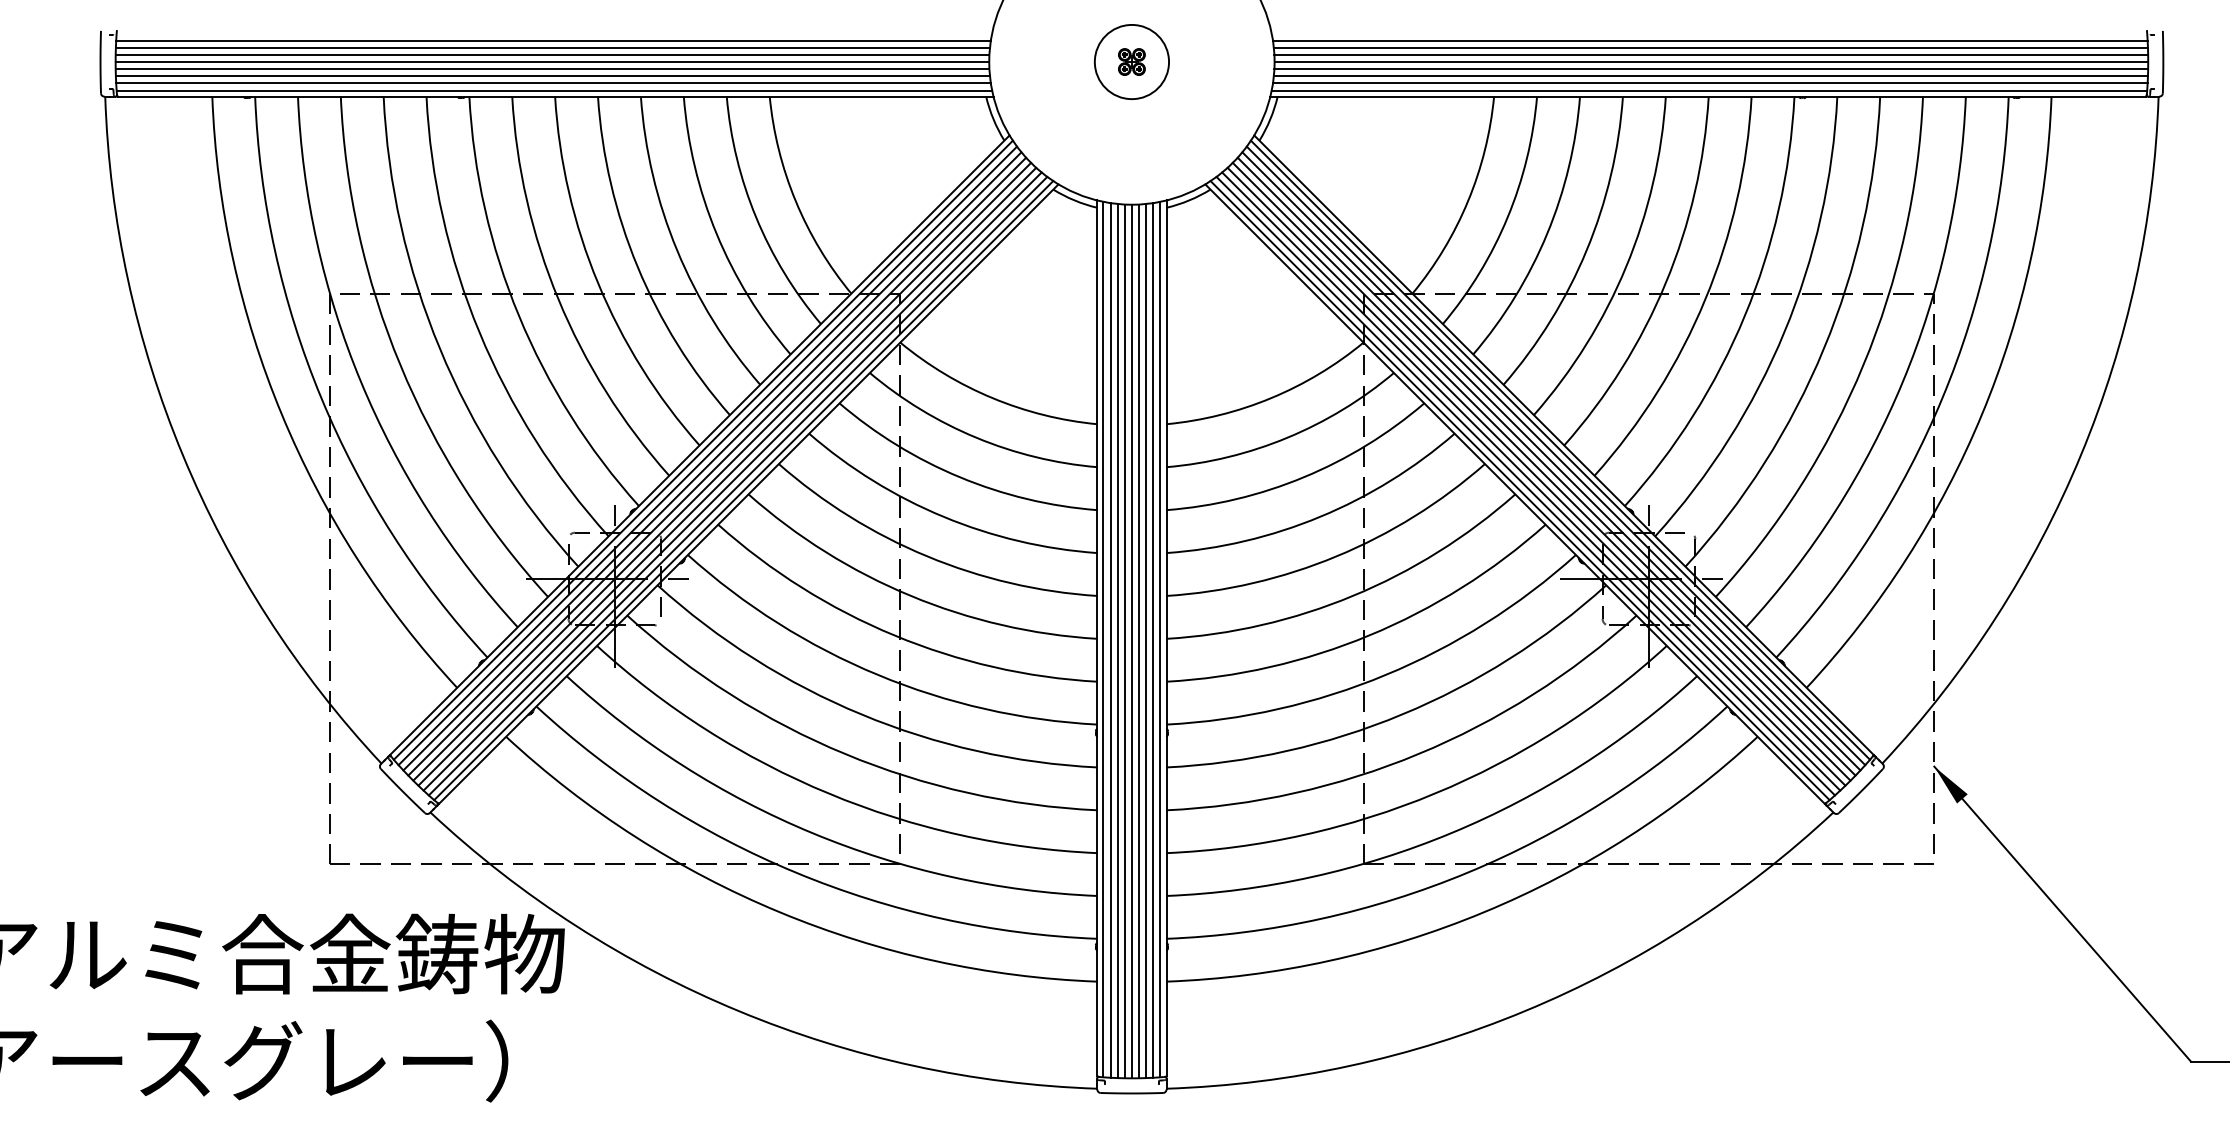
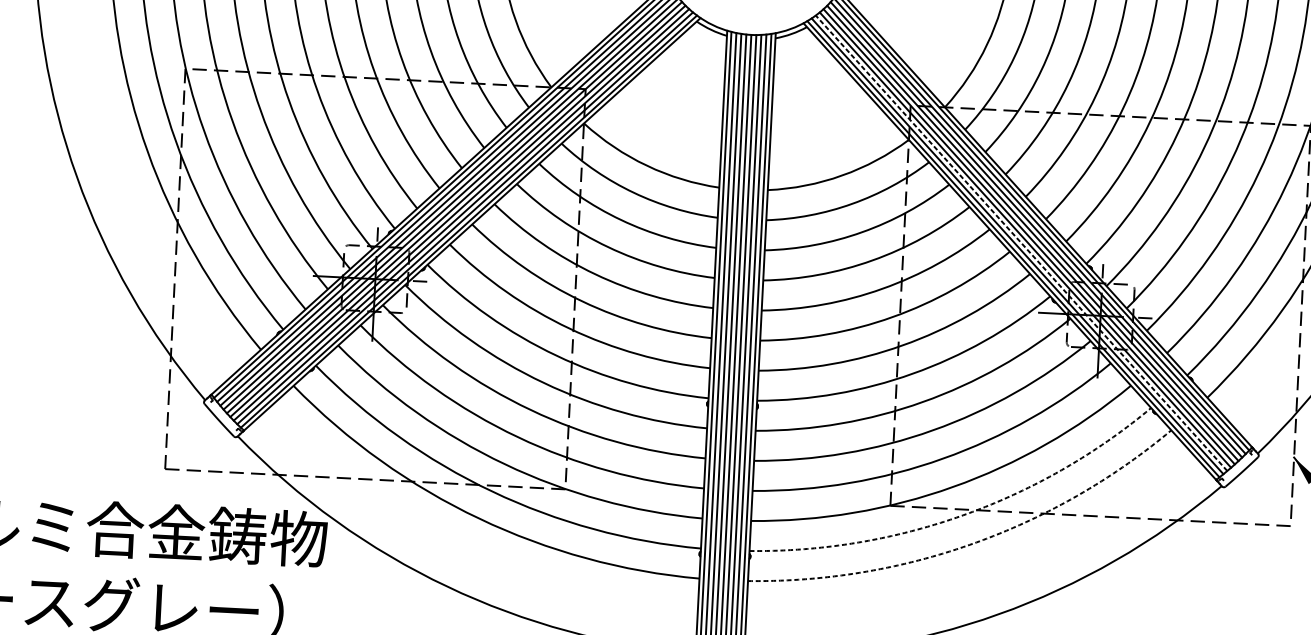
line: (1530, 481) -> (1021, 243), solid -> dashed
arc: (1467, 872) -> (962, 515), solid -> dashed
arc: (1484, 912) -> (973, 543), solid -> dashed

